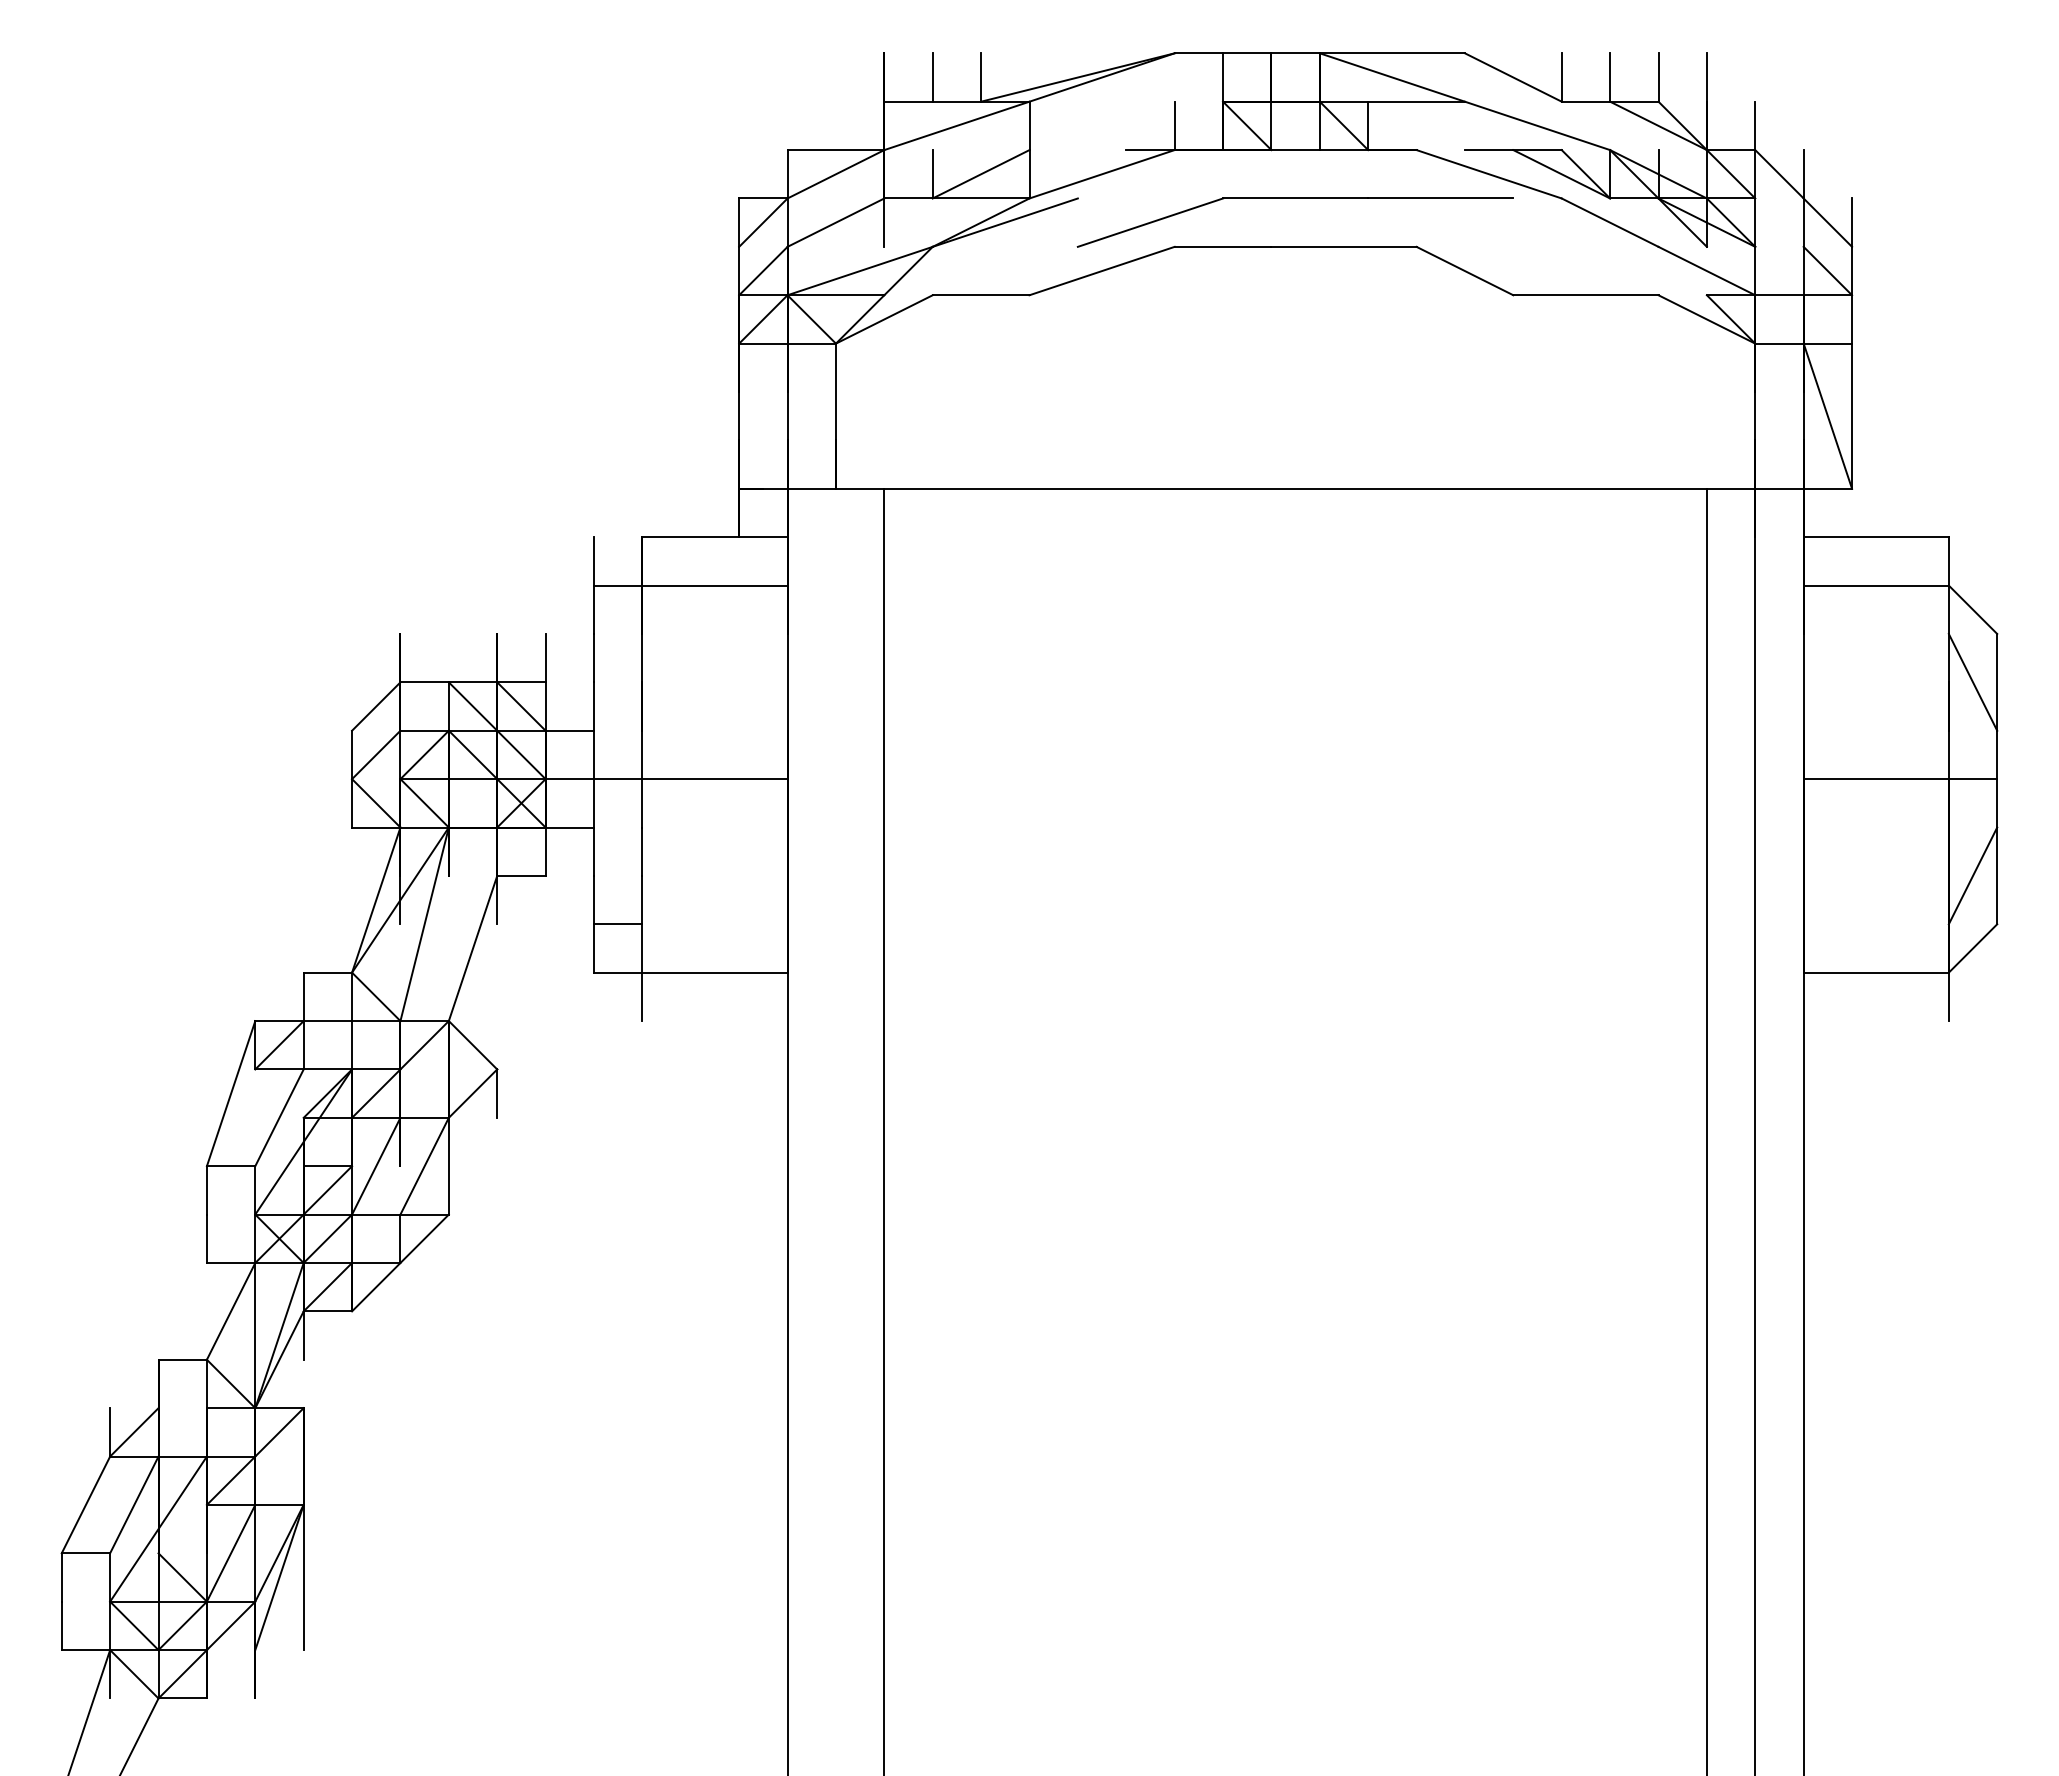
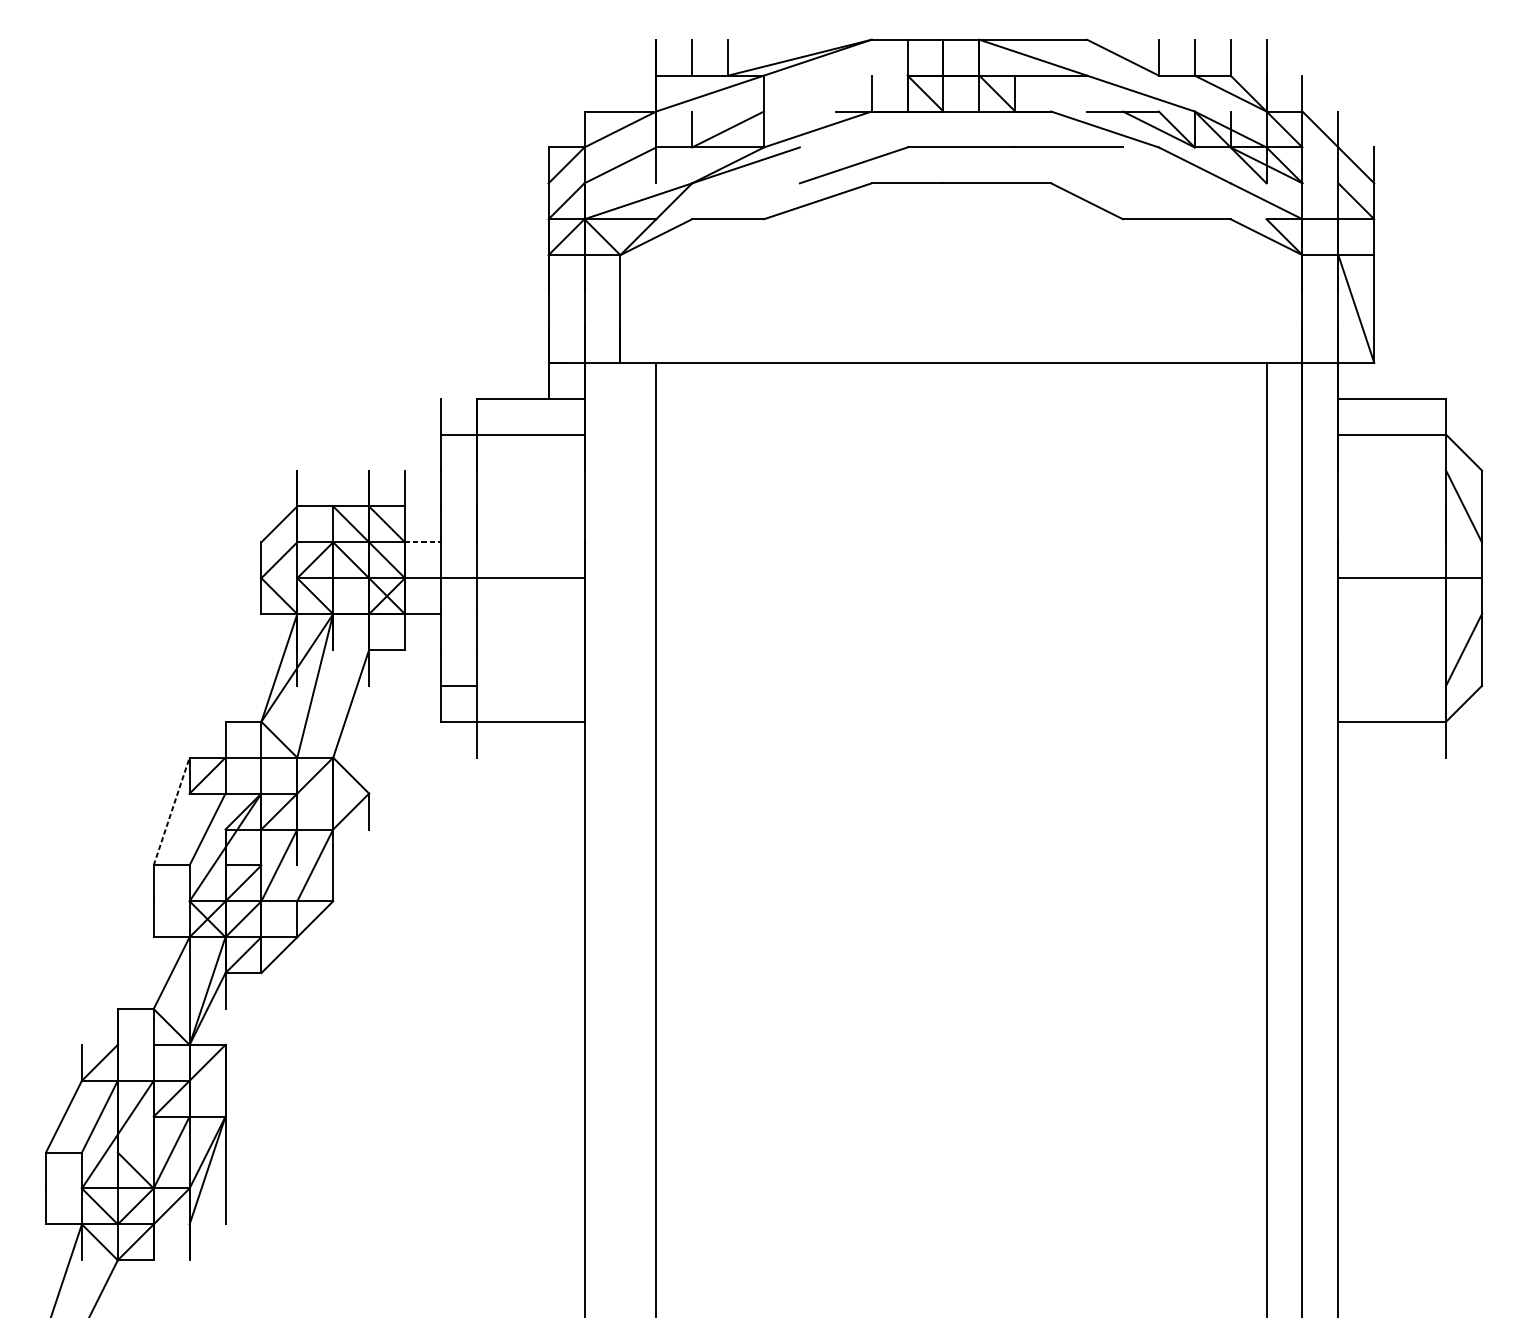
line: (570, 730) -> (423, 542), solid -> dashed
line: (231, 1093) -> (171, 811), solid -> dashed

